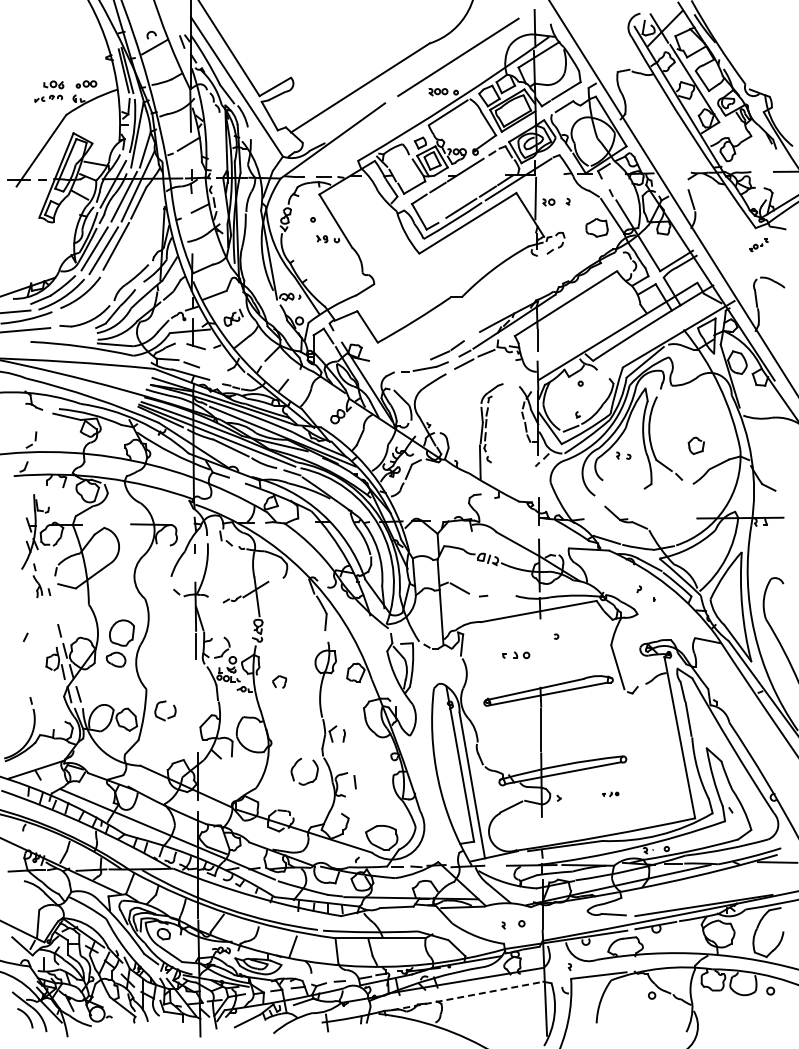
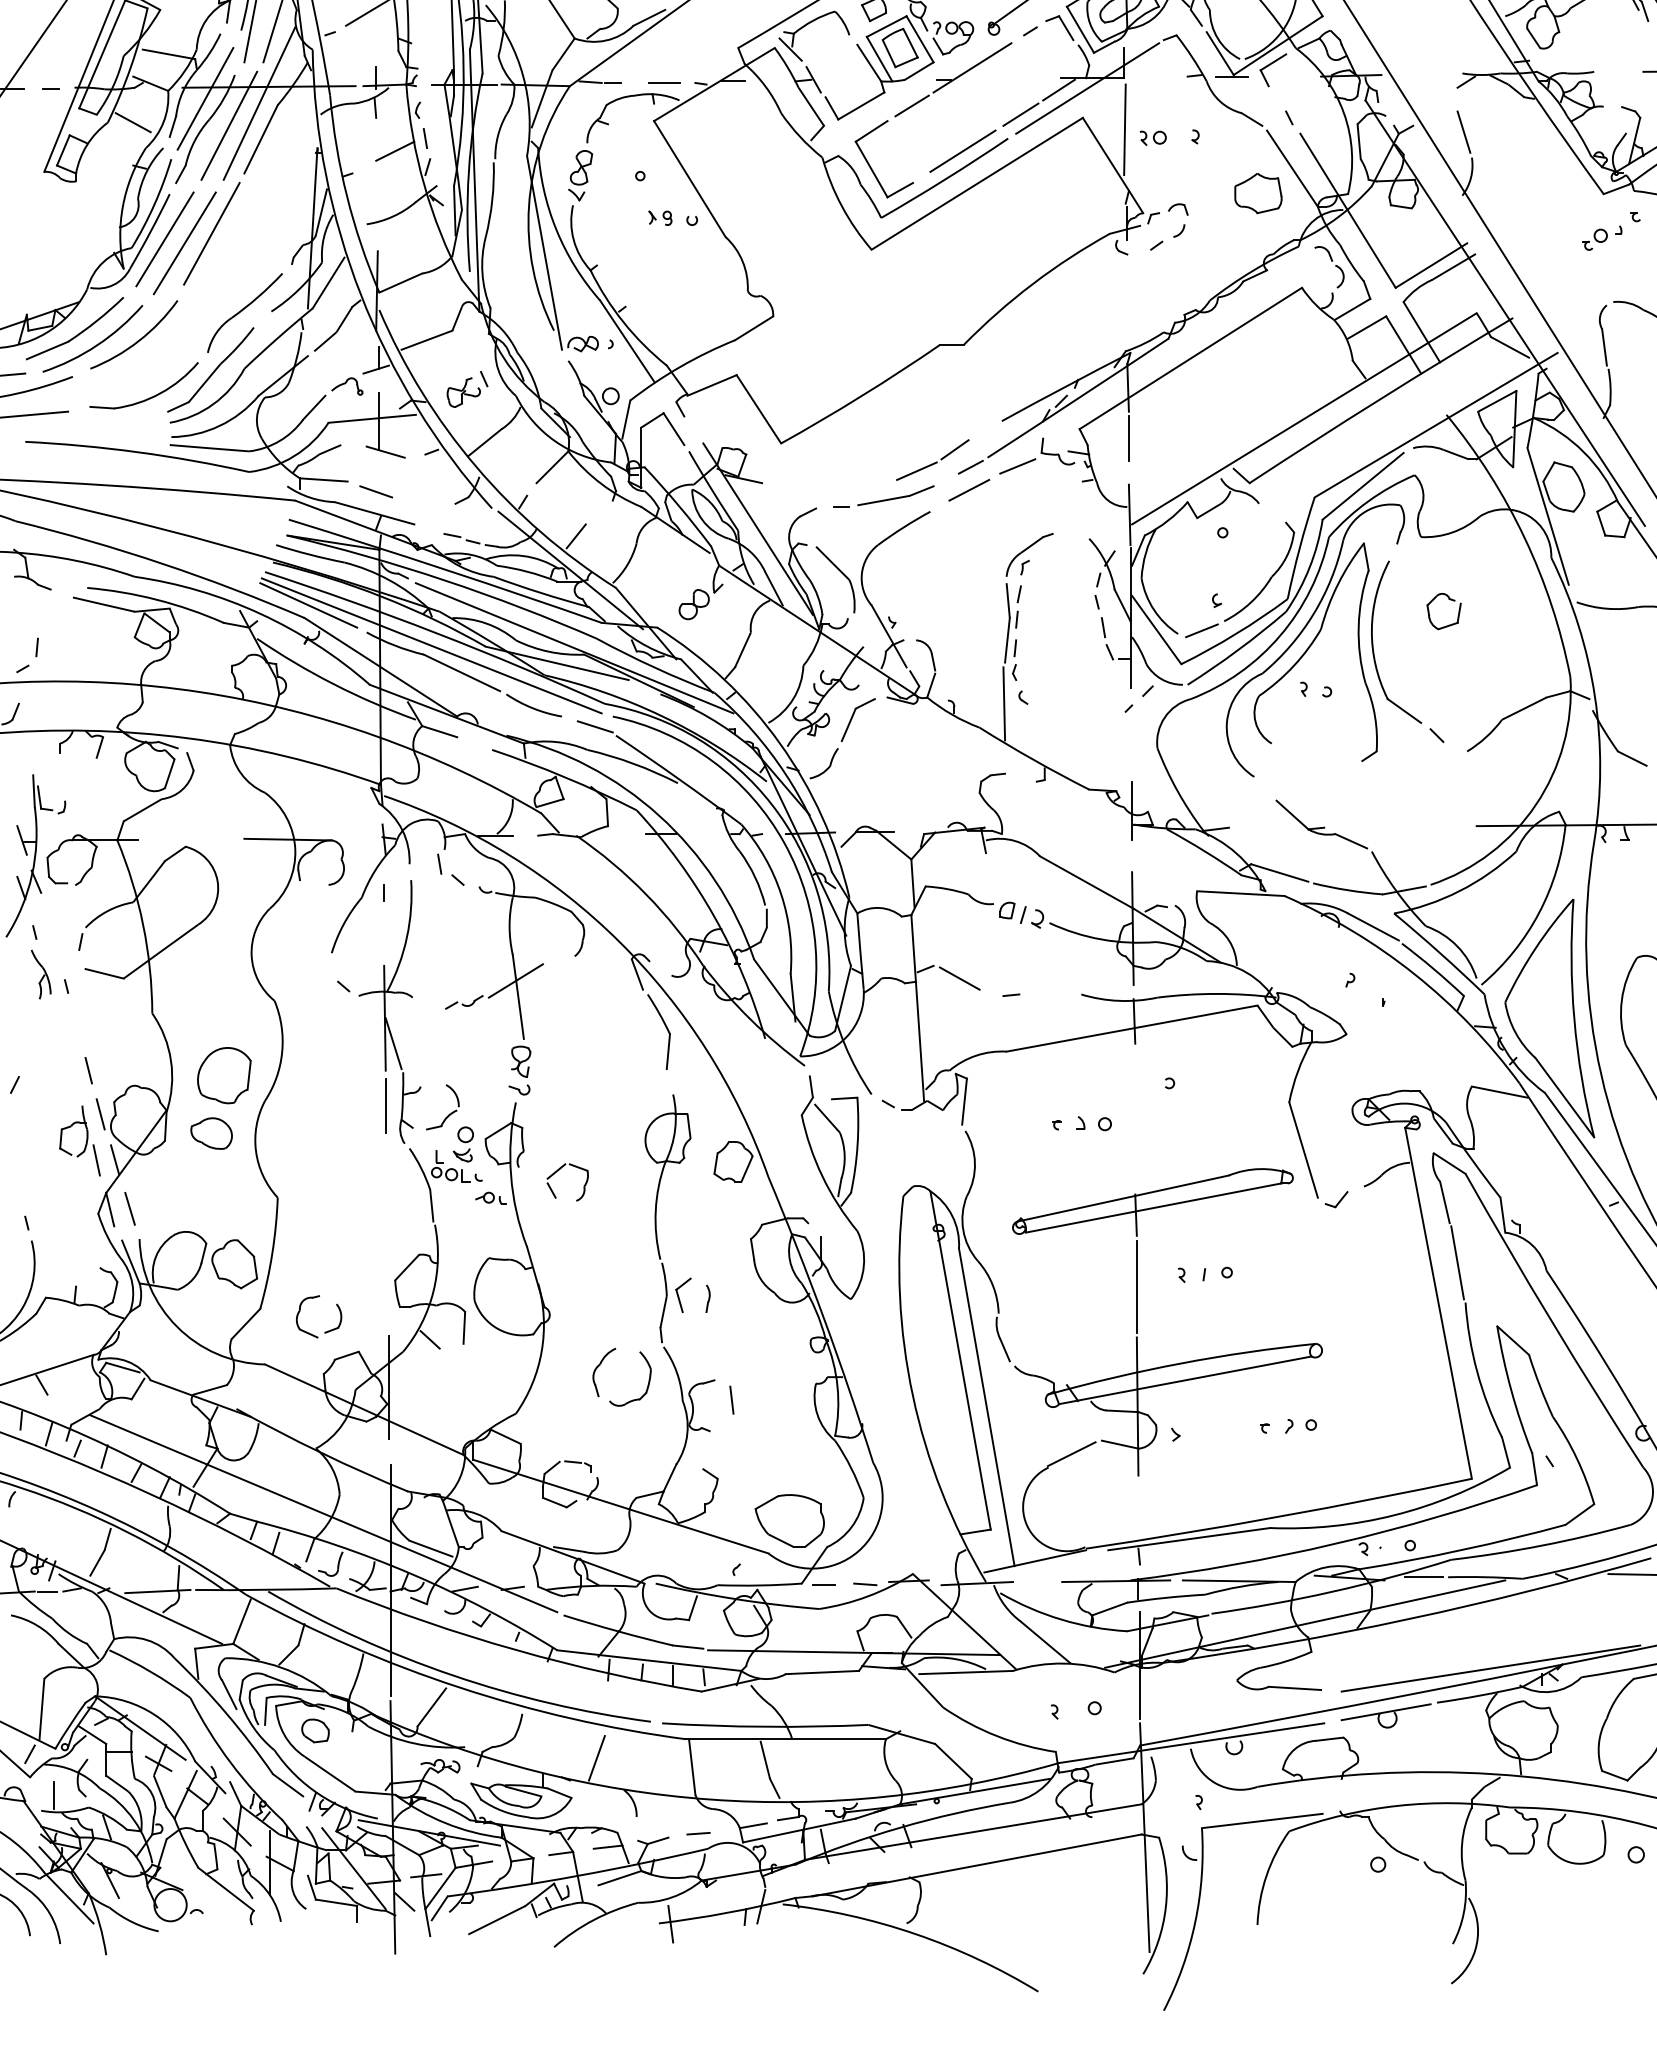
part: (758, 245) -> (1609, 231), size x1.43
part: (695, 445) -> (1442, 610), moved
part: (279, 681) -> (567, 1180), size x1.43
part: (169, 716) -> (327, 1328), moved
part: (572, 724) -> (1204, 1274), added
part: (610, 794) -> (1287, 1426), size x1.67
line: (467, 996) -> (976, 1866), dashed -> solid

